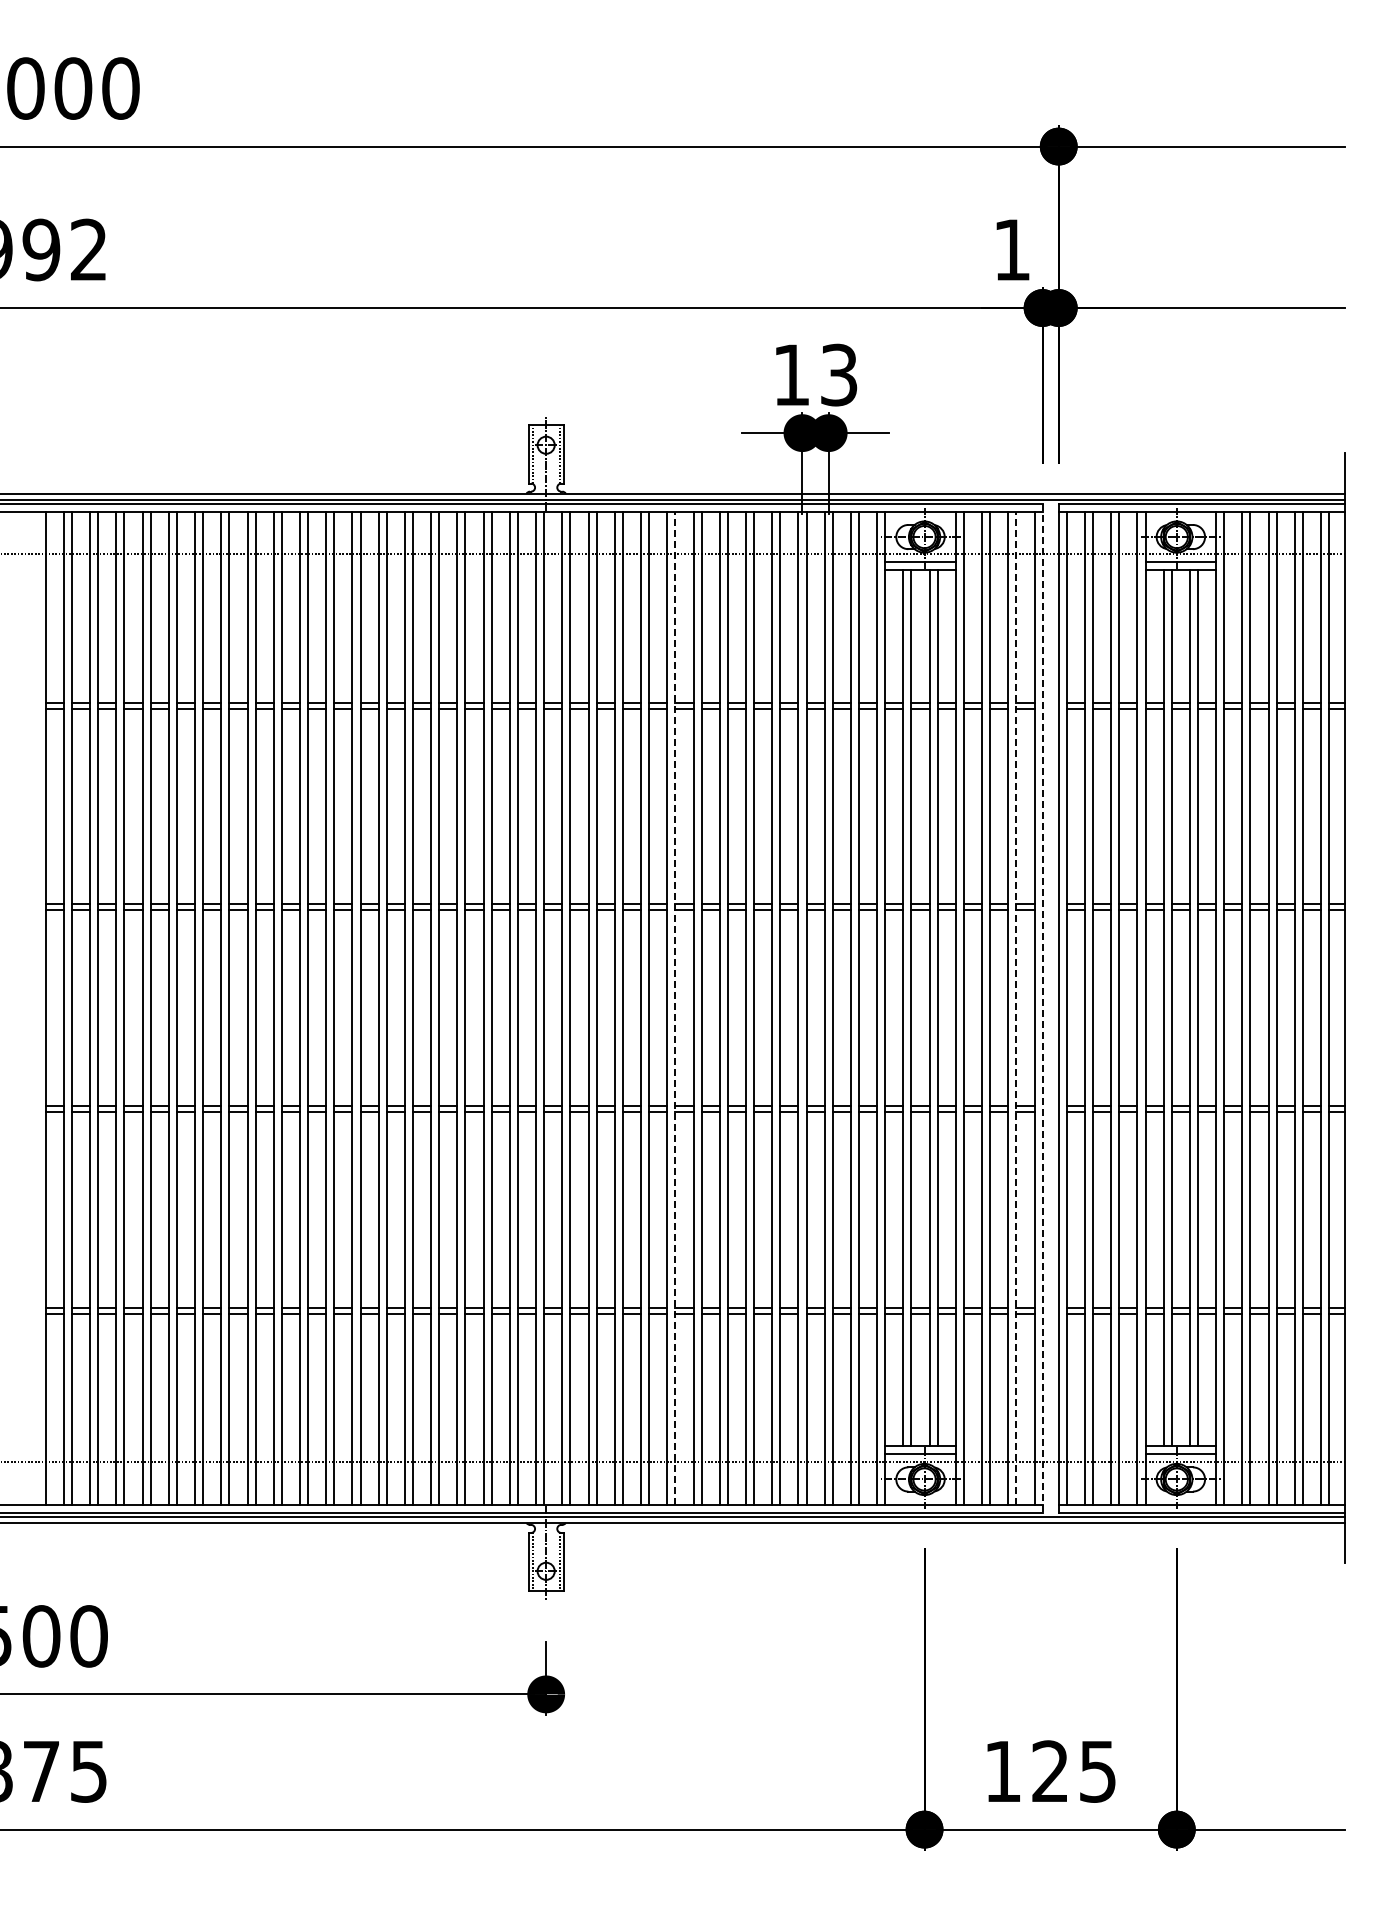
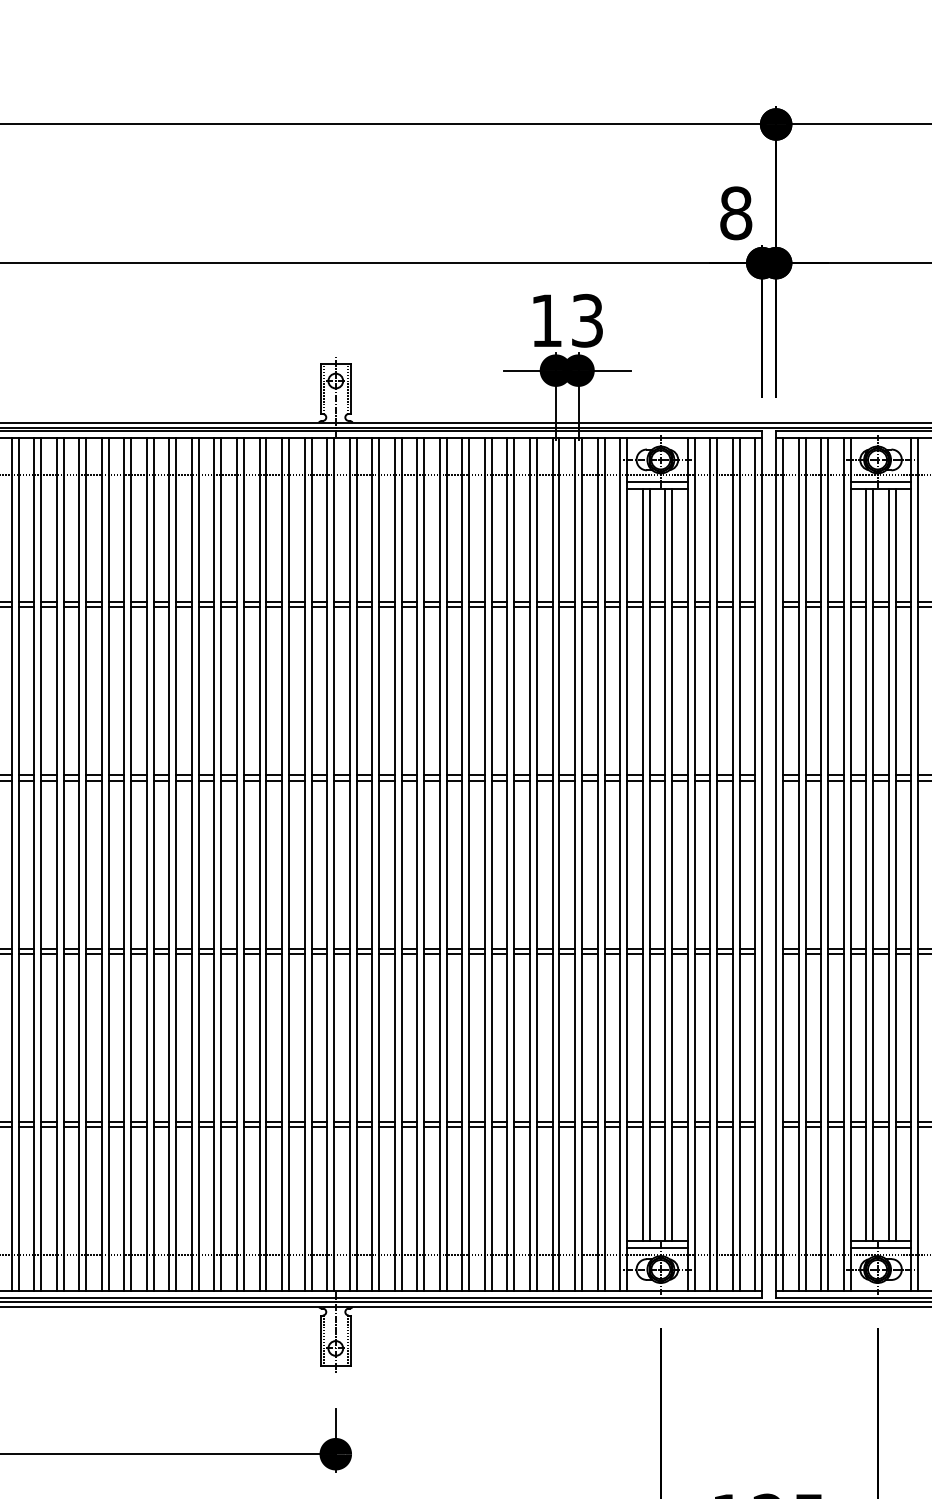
text: (1011, 249) -> (735, 212), 1 -> 8
line: (675, 1007) -> (446, 864), dashed -> solid
line: (1016, 1007) -> (739, 864), dashed -> solid
line: (1042, 1008) -> (762, 864), dashed -> solid

